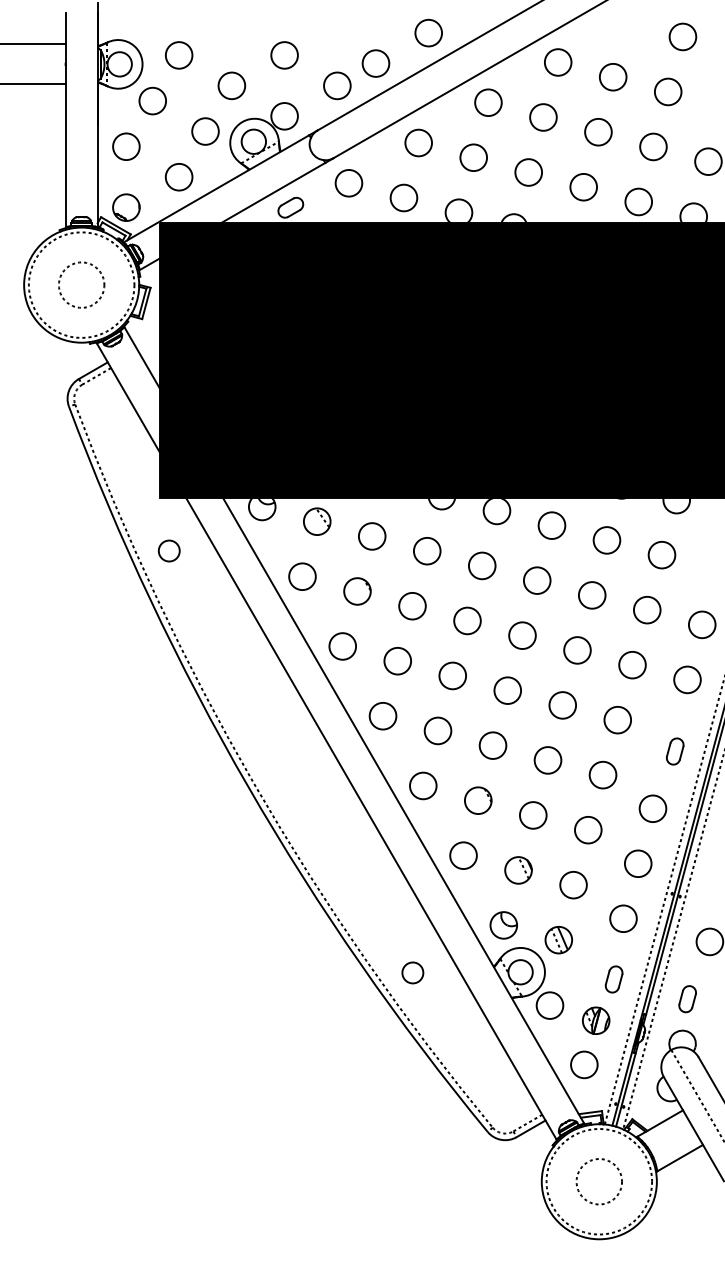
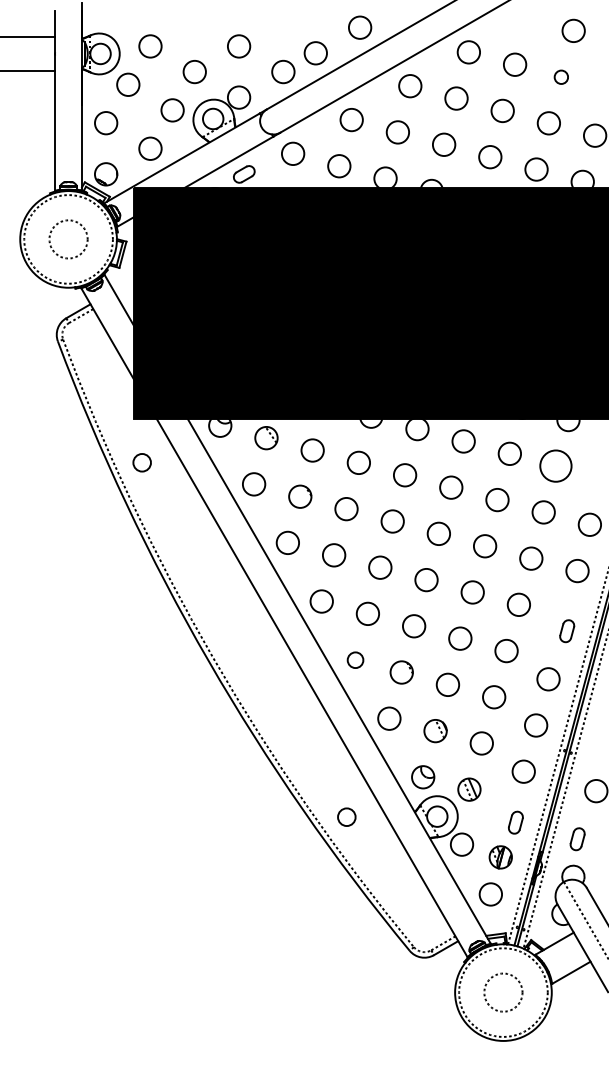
circle: (668, 92) -> (561, 77), size x0.6
circle: (662, 555) -> (556, 466), size x1.4
circle: (423, 786) -> (355, 660), size x0.7

